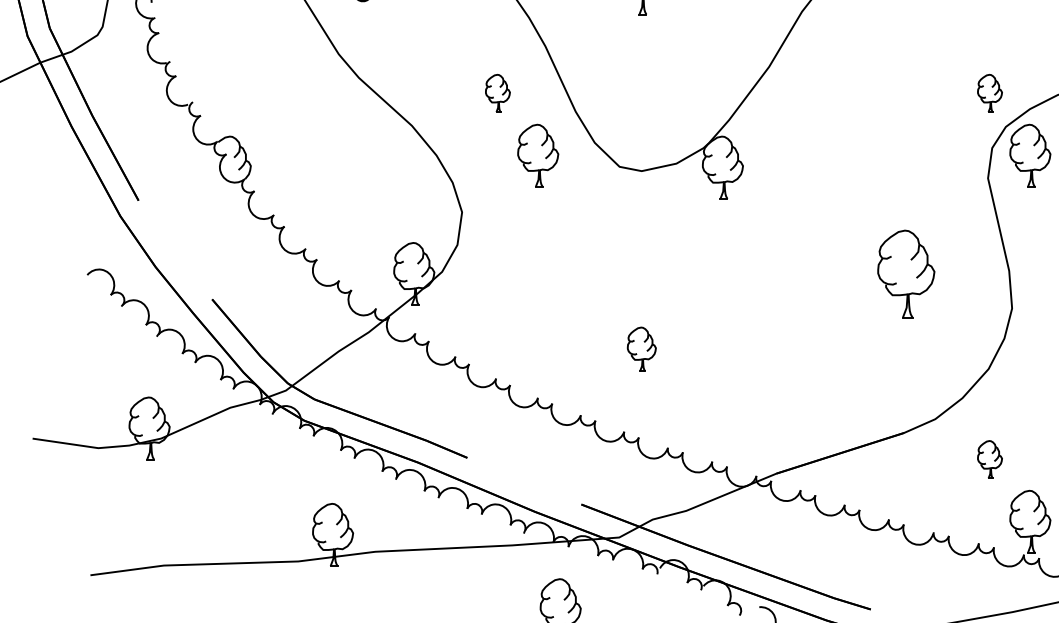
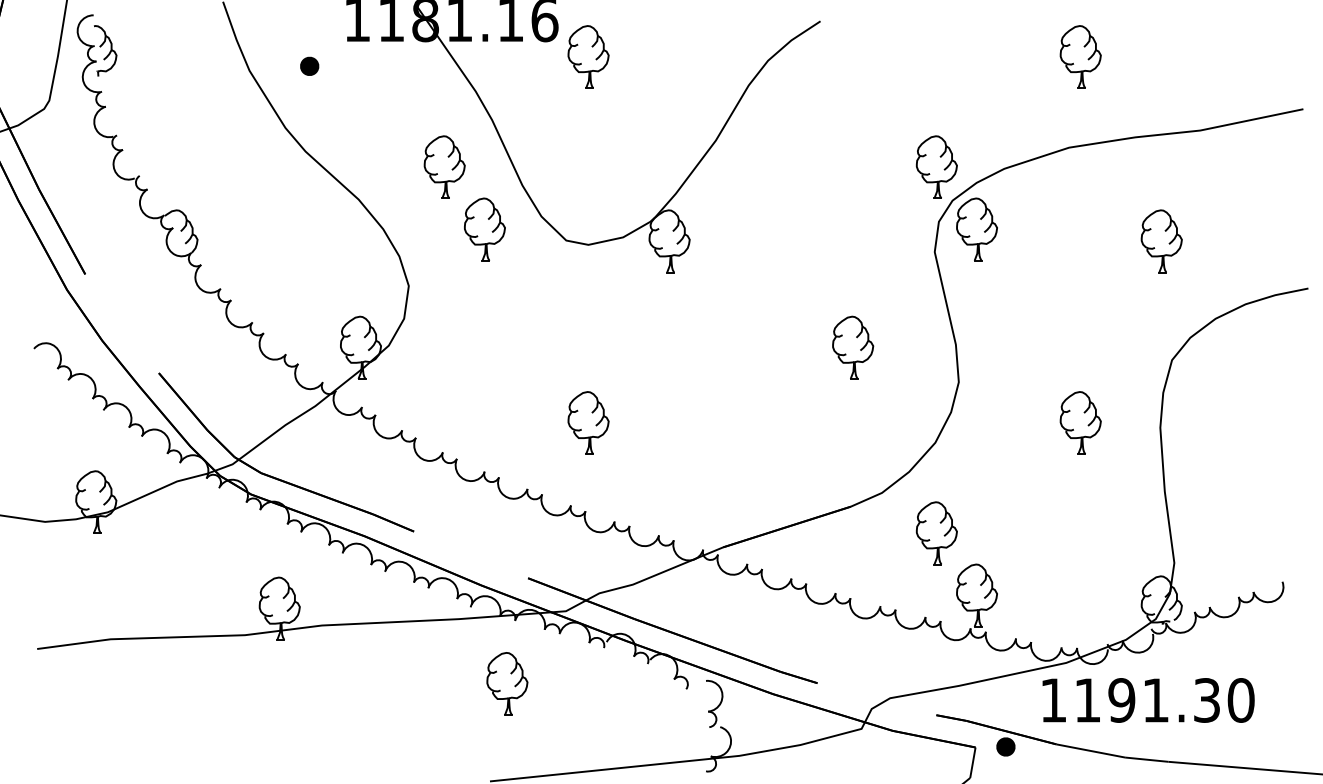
part: (497, 92) -> (444, 166), size x1.67
part: (989, 92) -> (936, 166), size x1.67
part: (906, 273) -> (853, 347), size x0.71
part: (641, 348) -> (588, 422), size x1.43
part: (989, 459) -> (936, 533), size x1.67

